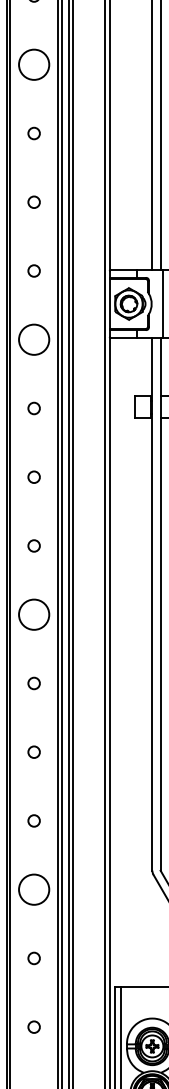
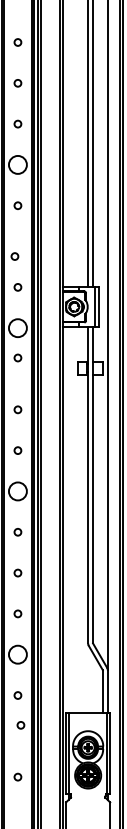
circle: (33, 202) -> (14, 256), moved
circle: (33, 407) -> (17, 357), moved
circle: (33, 1027) -> (20, 725), moved

